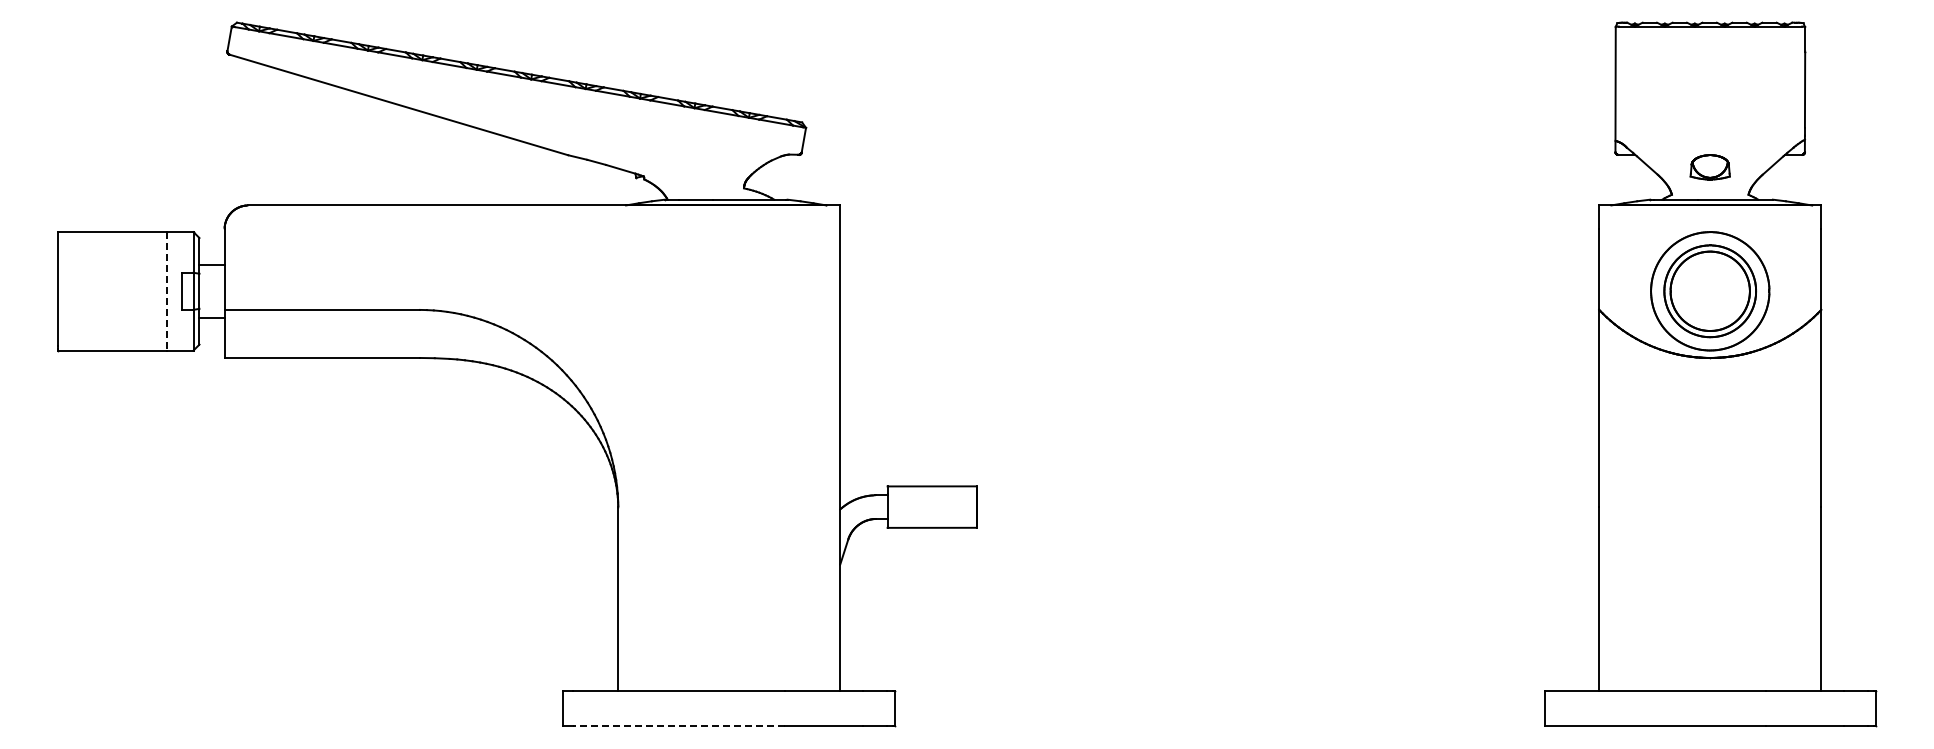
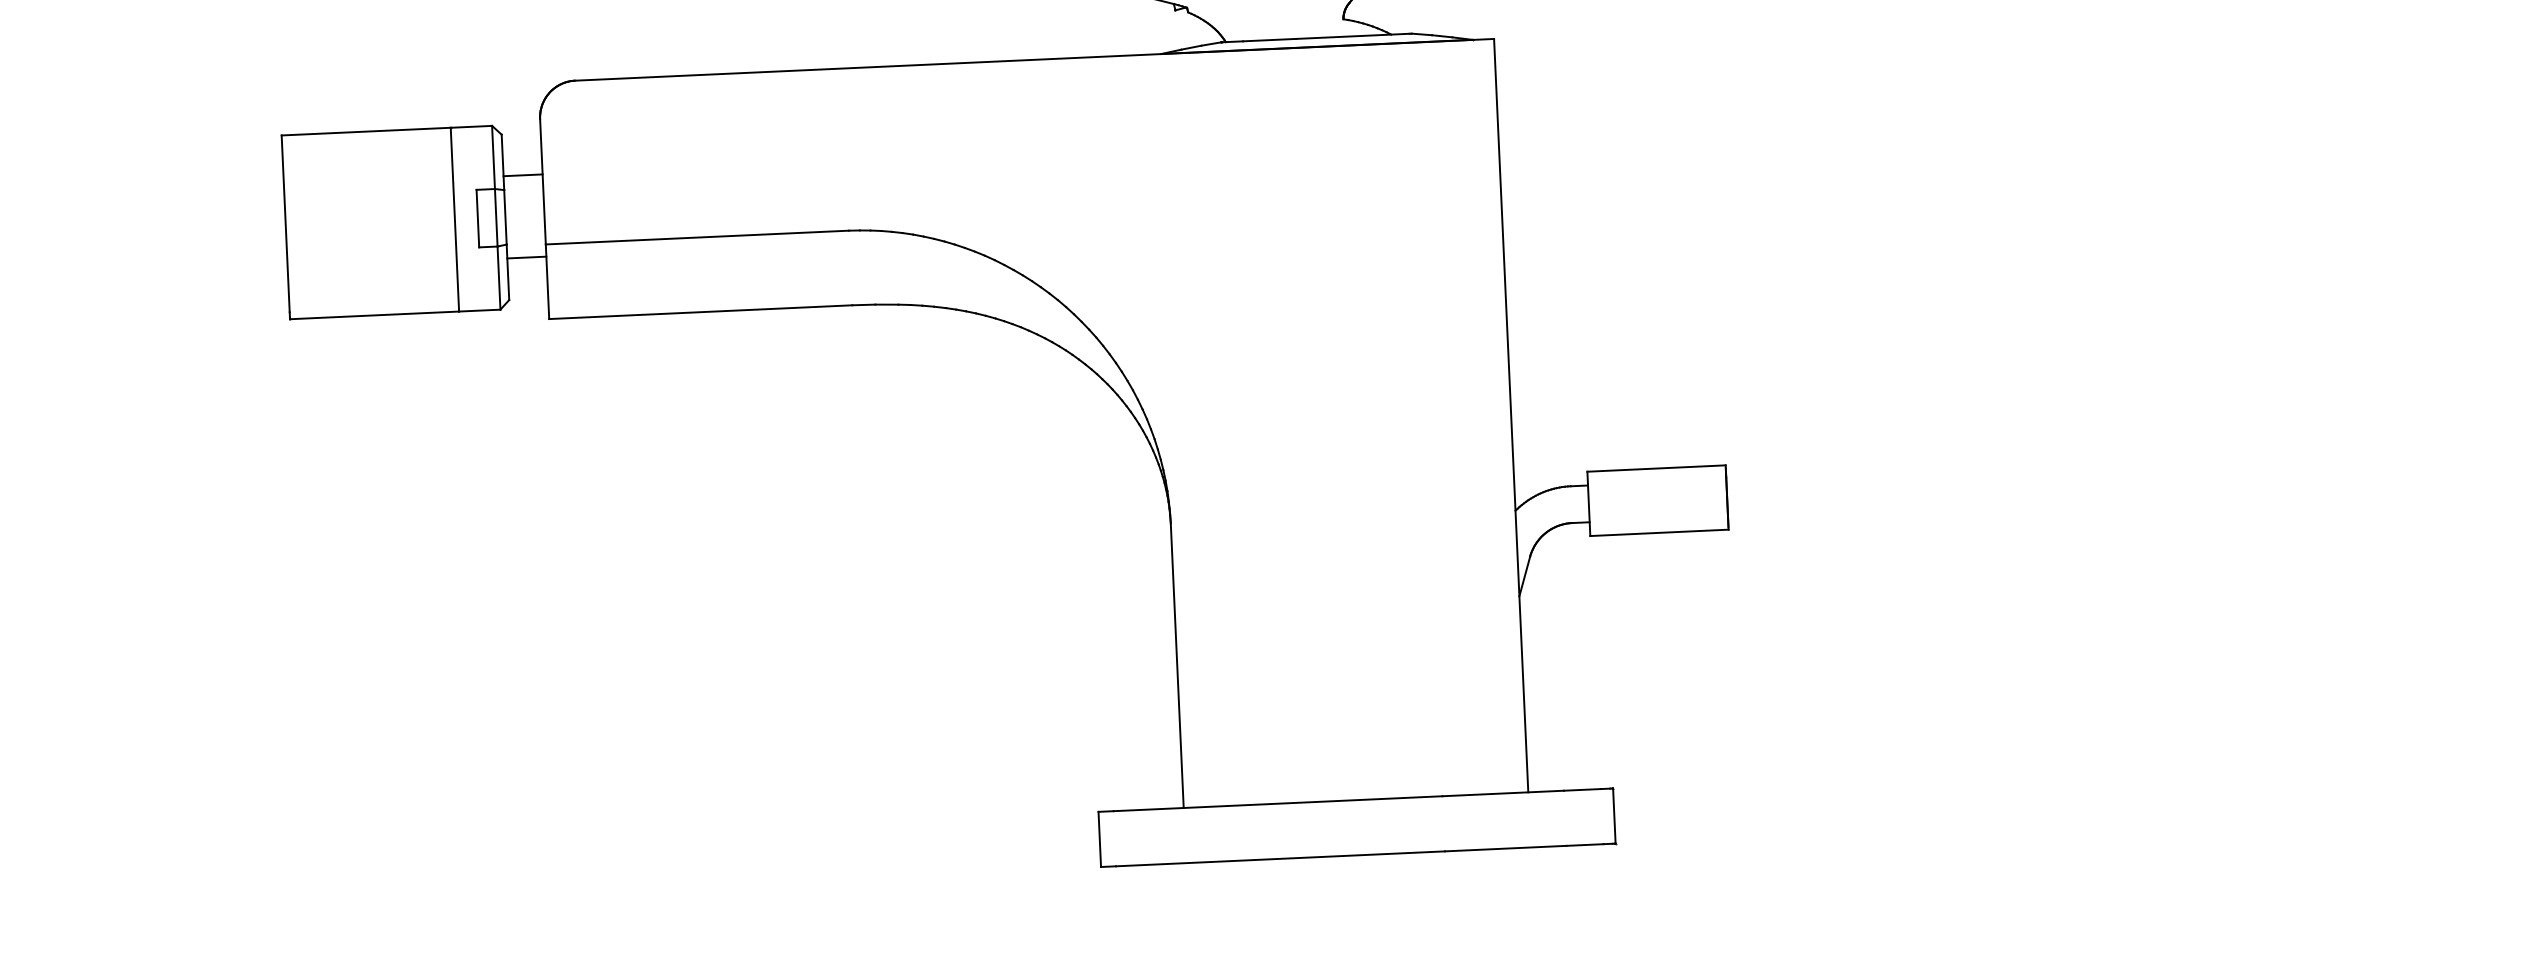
line: (166, 291) -> (454, 219), dashed -> solid
line: (679, 726) -> (1281, 859), dashed -> solid

